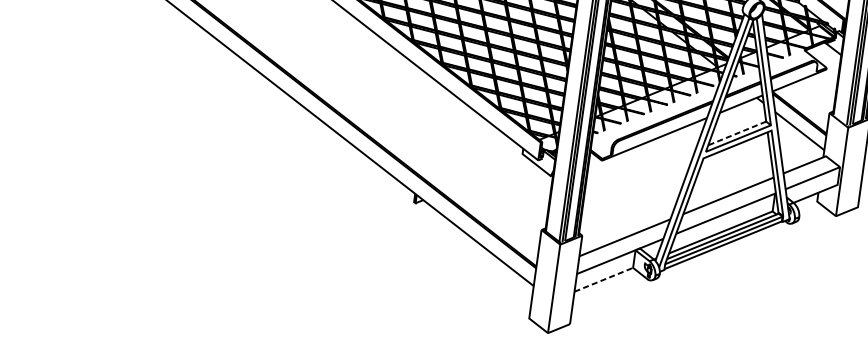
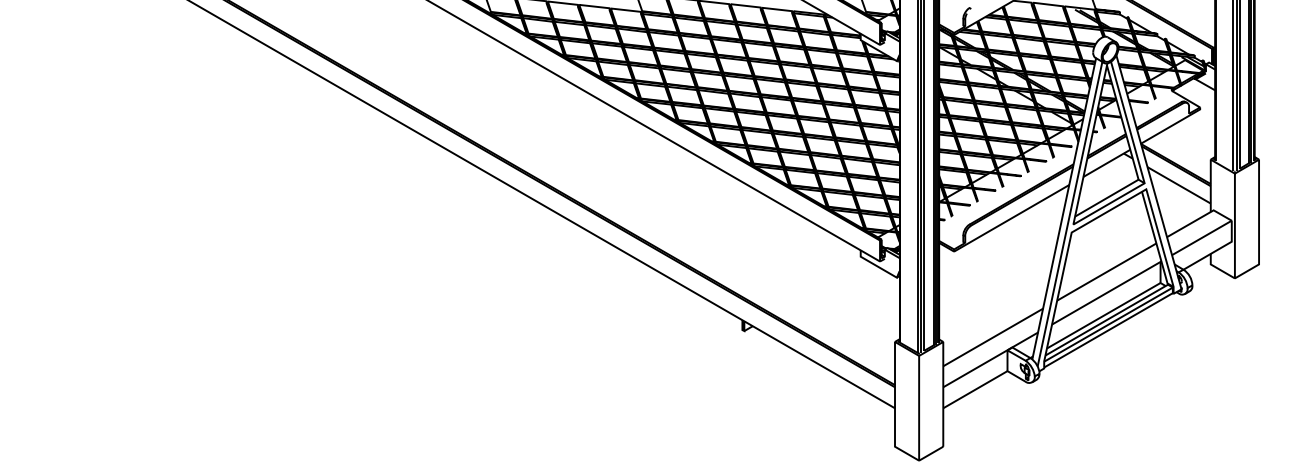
line: (736, 133) -> (1106, 198), dashed -> solid
line: (603, 279) -> (975, 389), dashed -> solid

